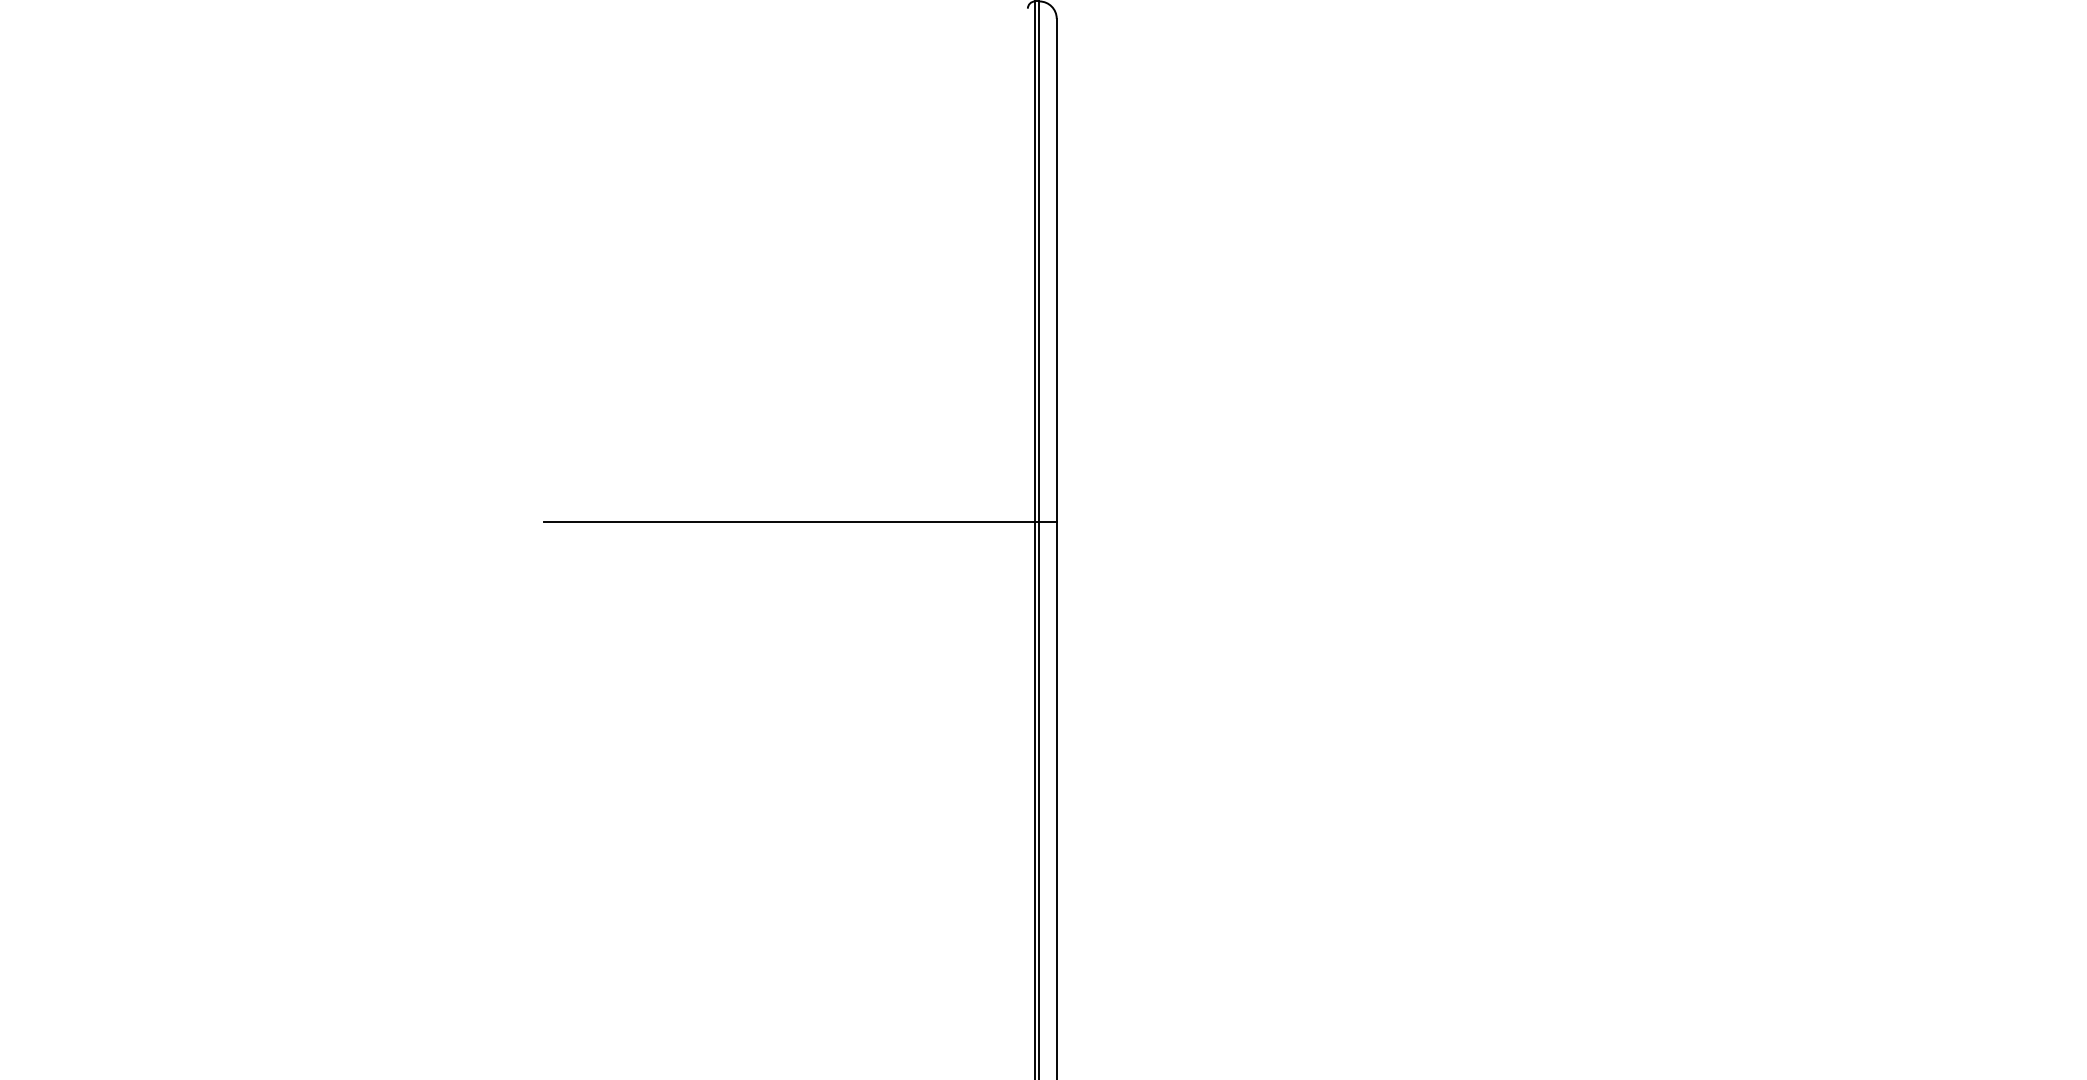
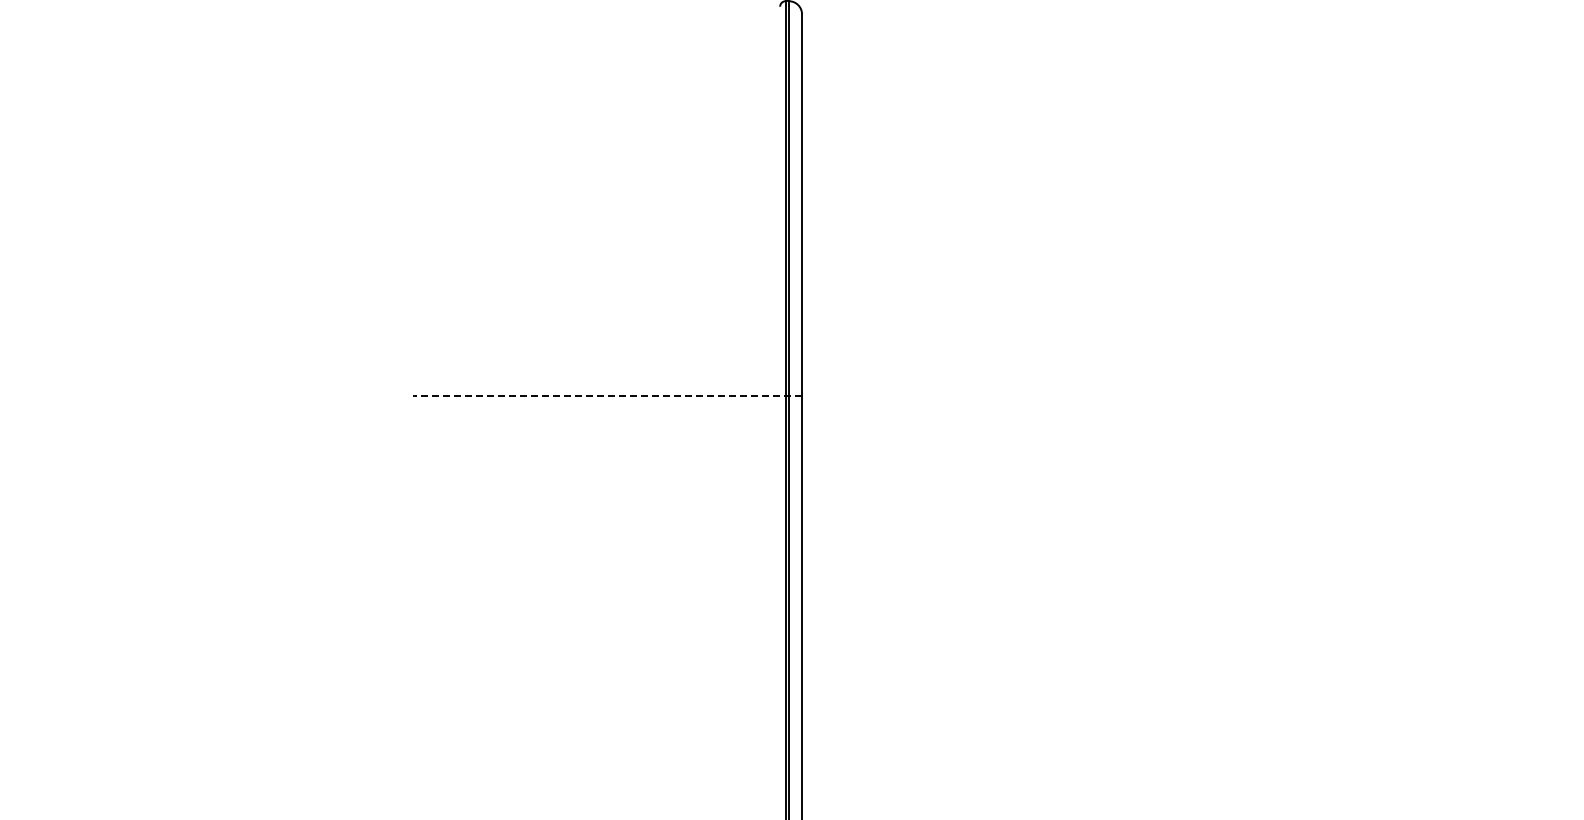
line: (800, 522) -> (607, 396), solid -> dashed

